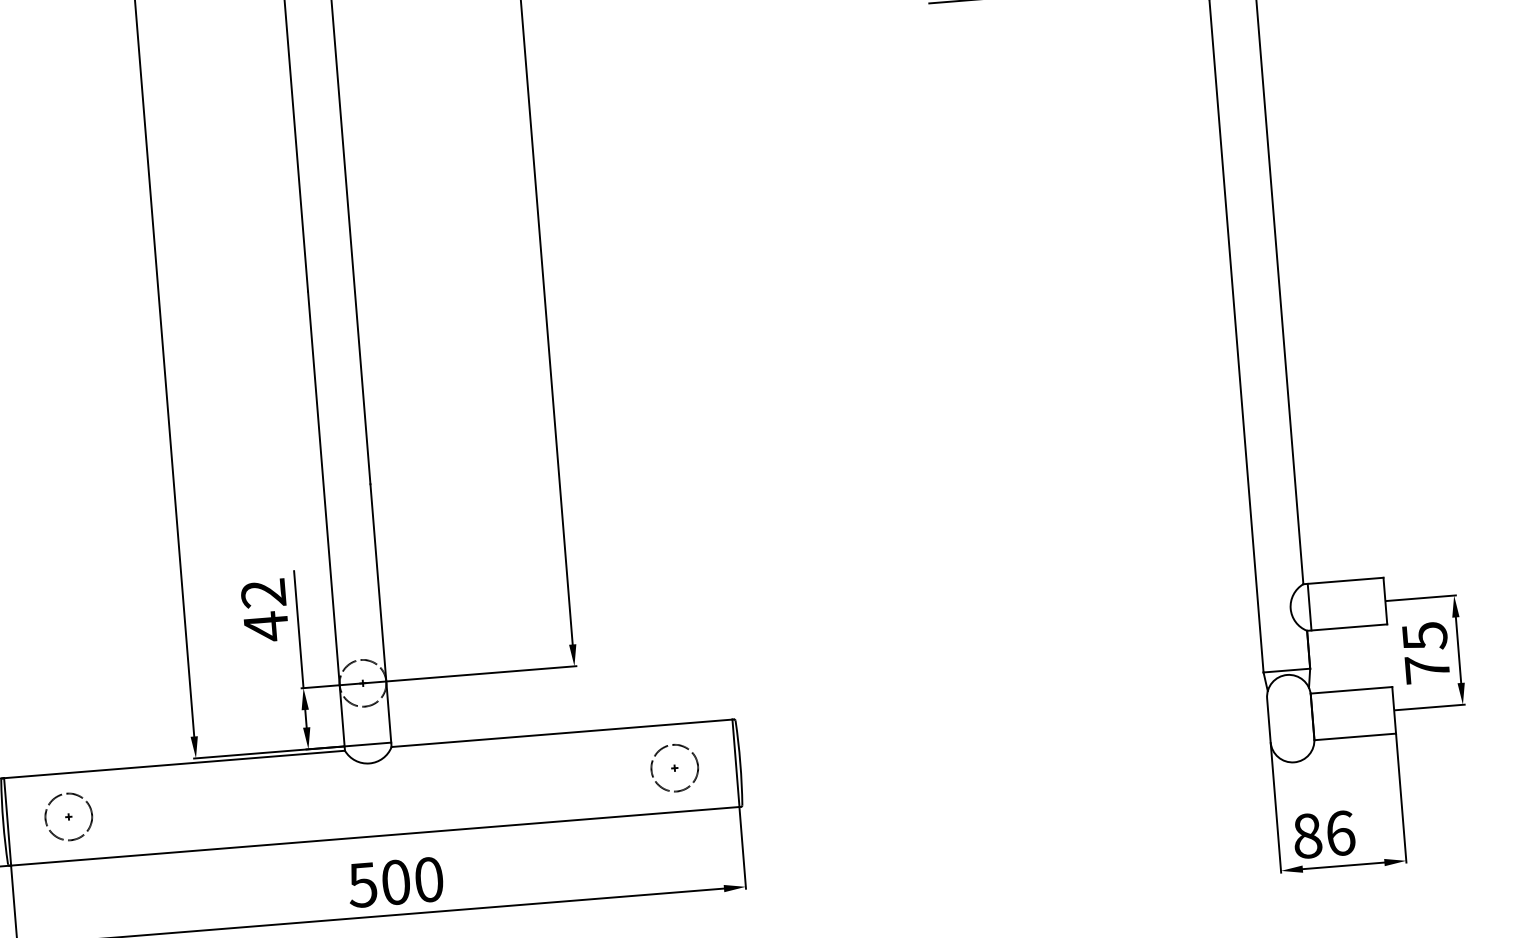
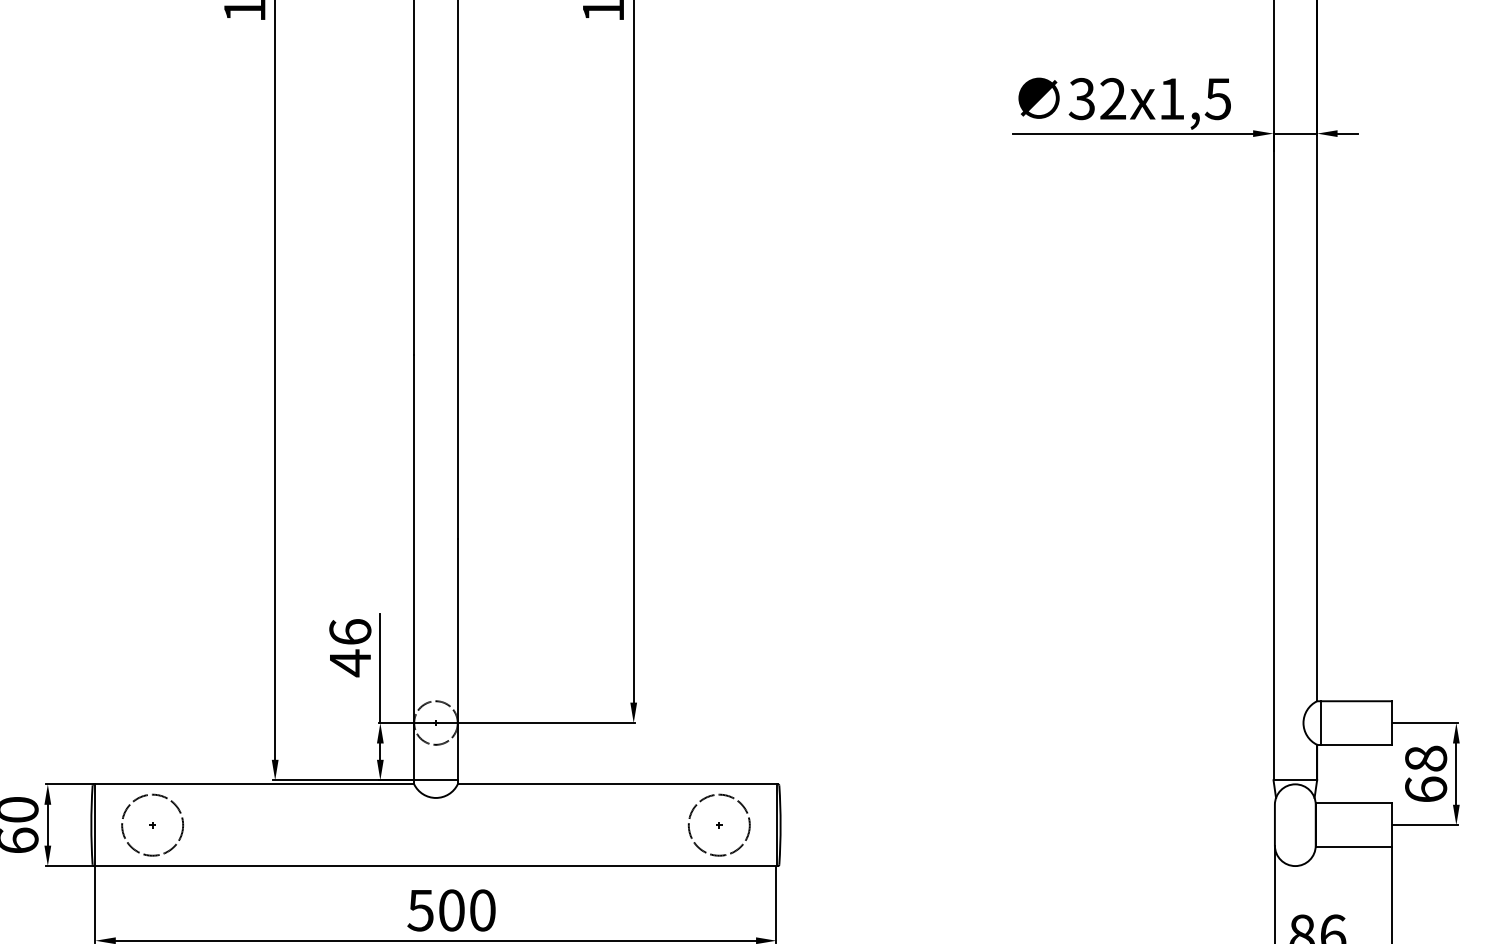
text: (263, 593) -> (350, 632), 42 -> 46
text: (1426, 652) -> (1426, 773), 75 -> 68
circle: (675, 768) -> (719, 825), size x1.4
circle: (68, 817) -> (152, 825), size x1.4

